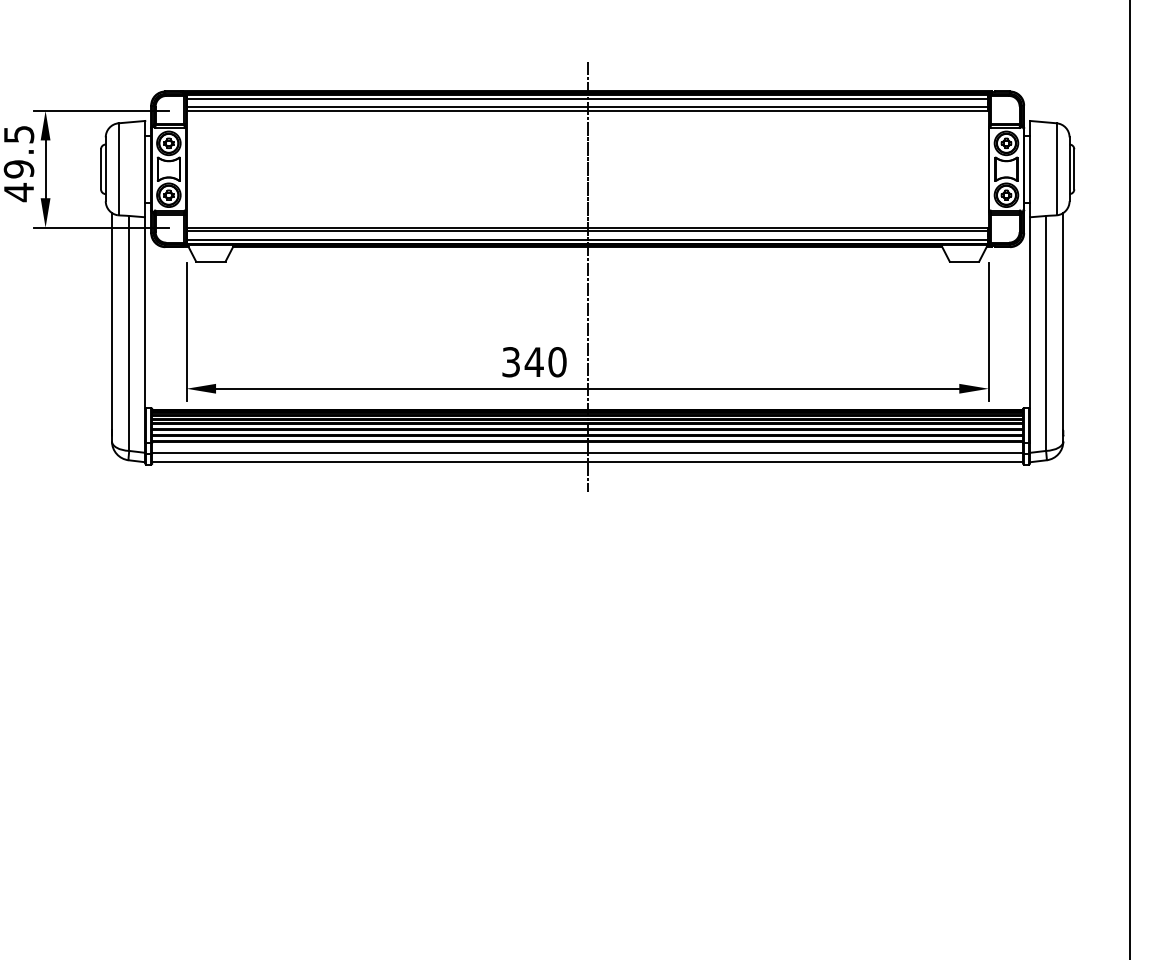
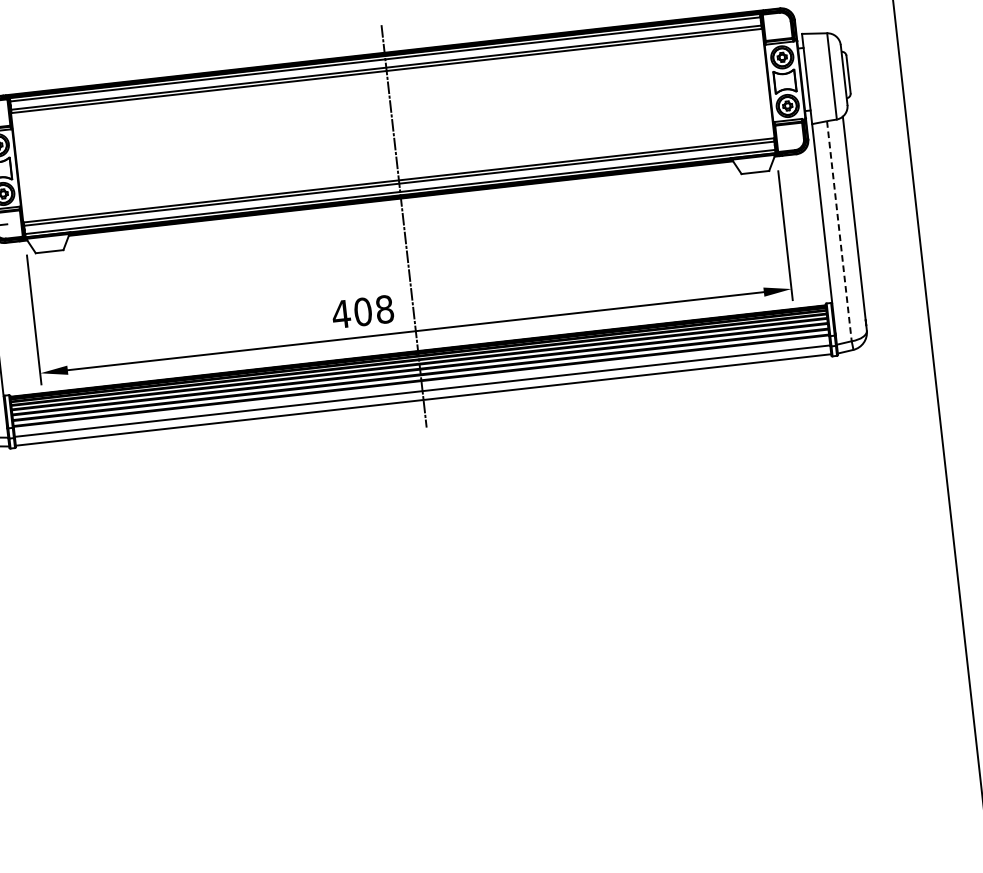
line: (1046, 333) -> (839, 231), solid -> dashed
text: (533, 362) -> (362, 312), 340 -> 408

